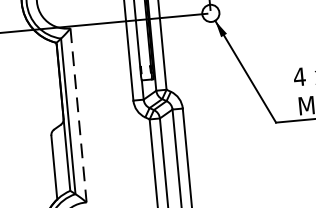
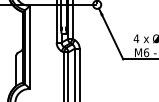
line: (79, 115) -> (30, 47), dashed -> solid

